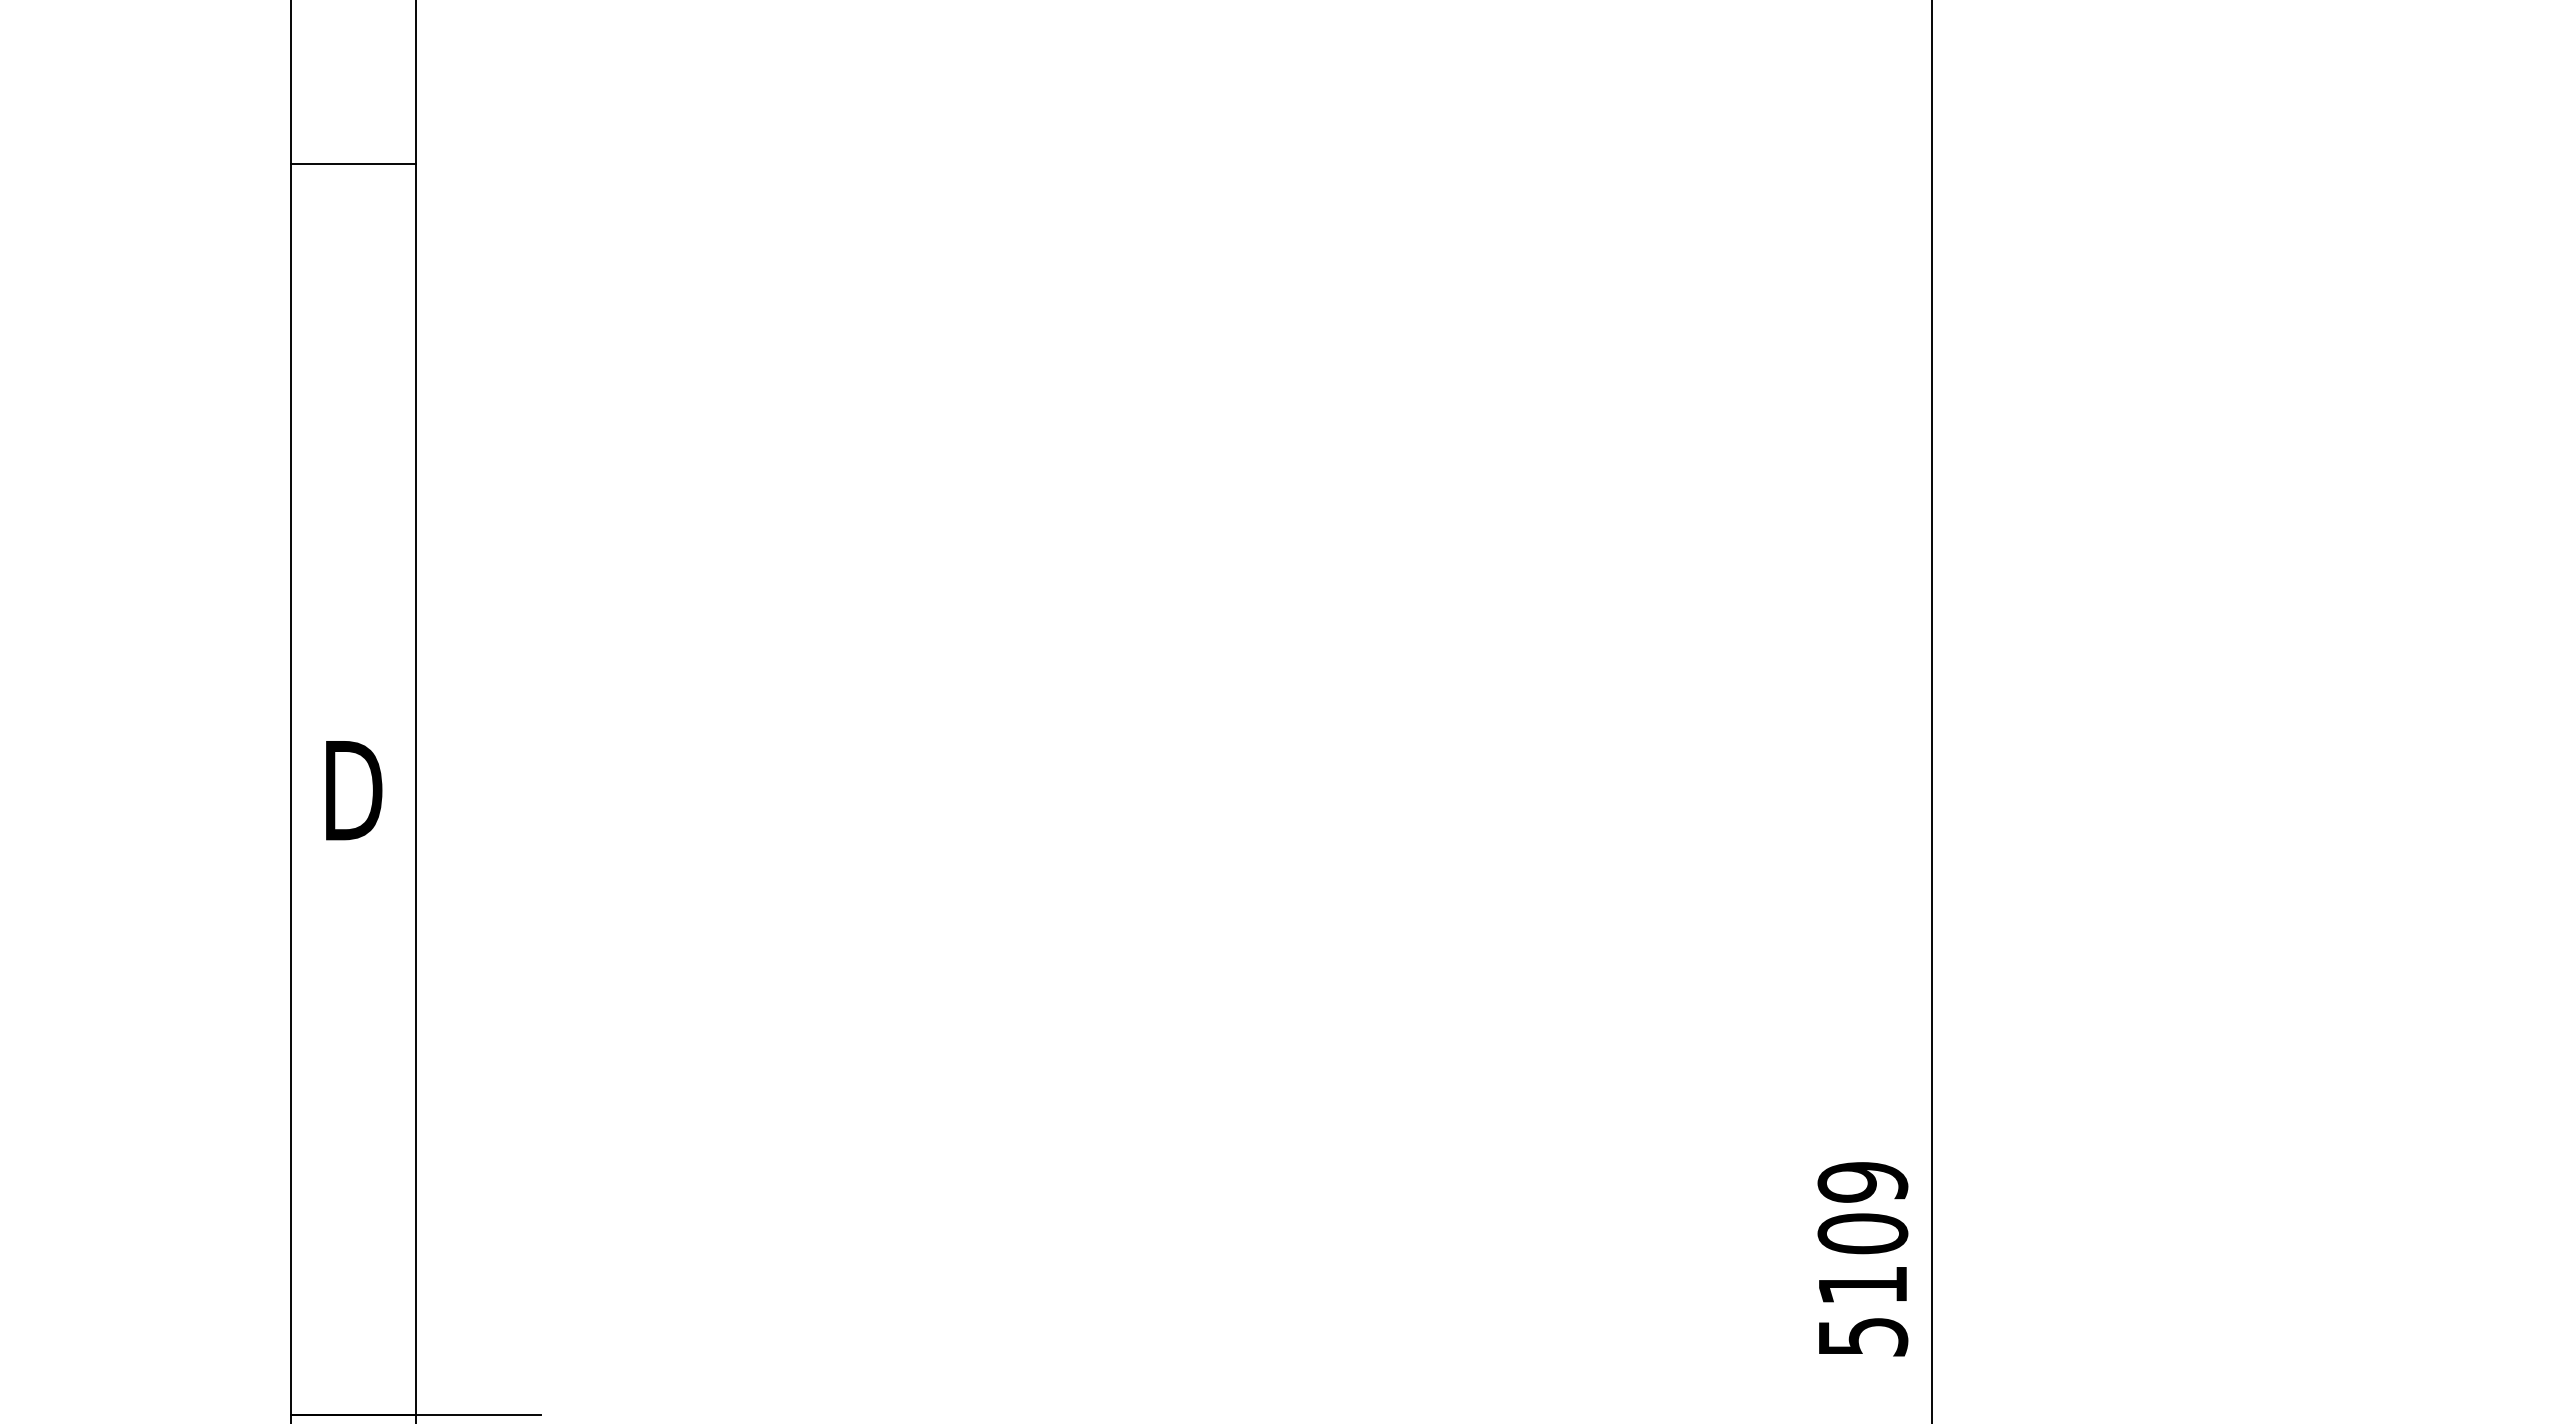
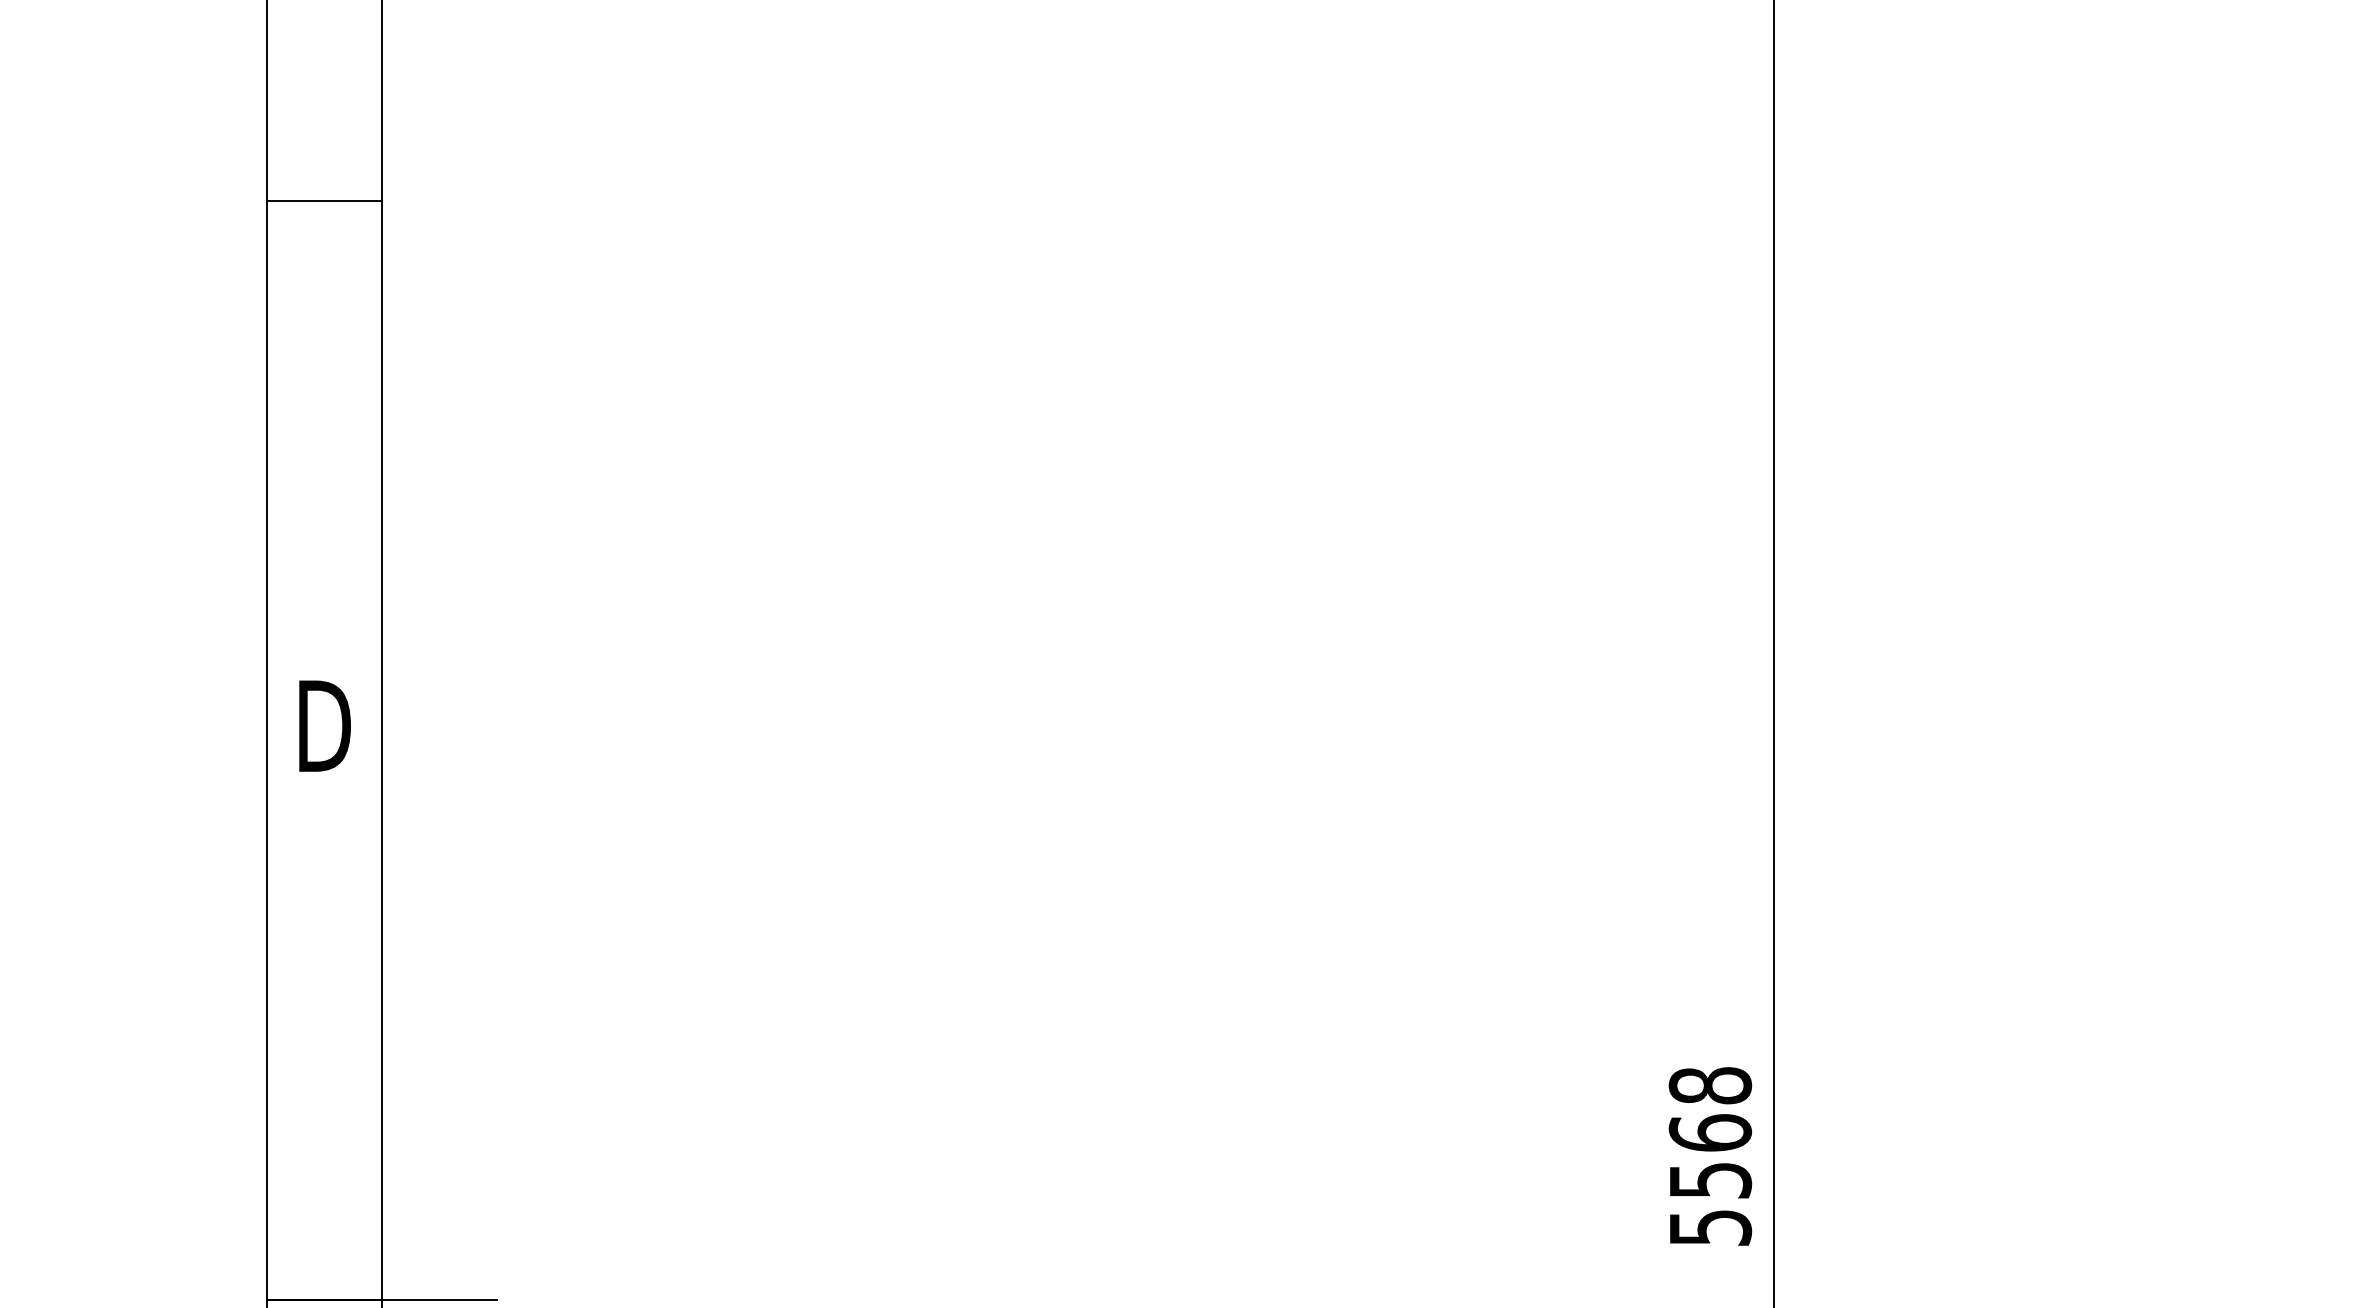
line: (353, 164) -> (324, 201), moved
text: (1862, 1233) -> (1710, 1132), 5109 -> 5568

